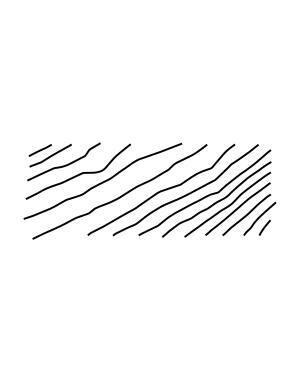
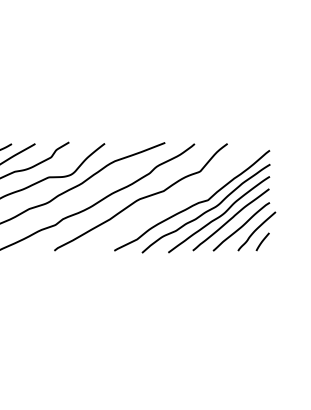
curve: (187, 193) -> (171, 201), removed

